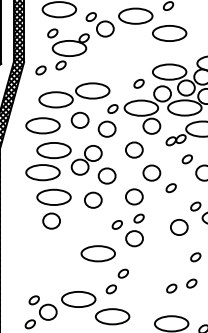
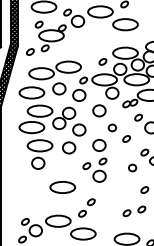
part: (152, 172) -> (112, 127), size x0.6
part: (179, 226) -> (132, 167), size x0.6
part: (97, 253) -> (62, 187), moved

